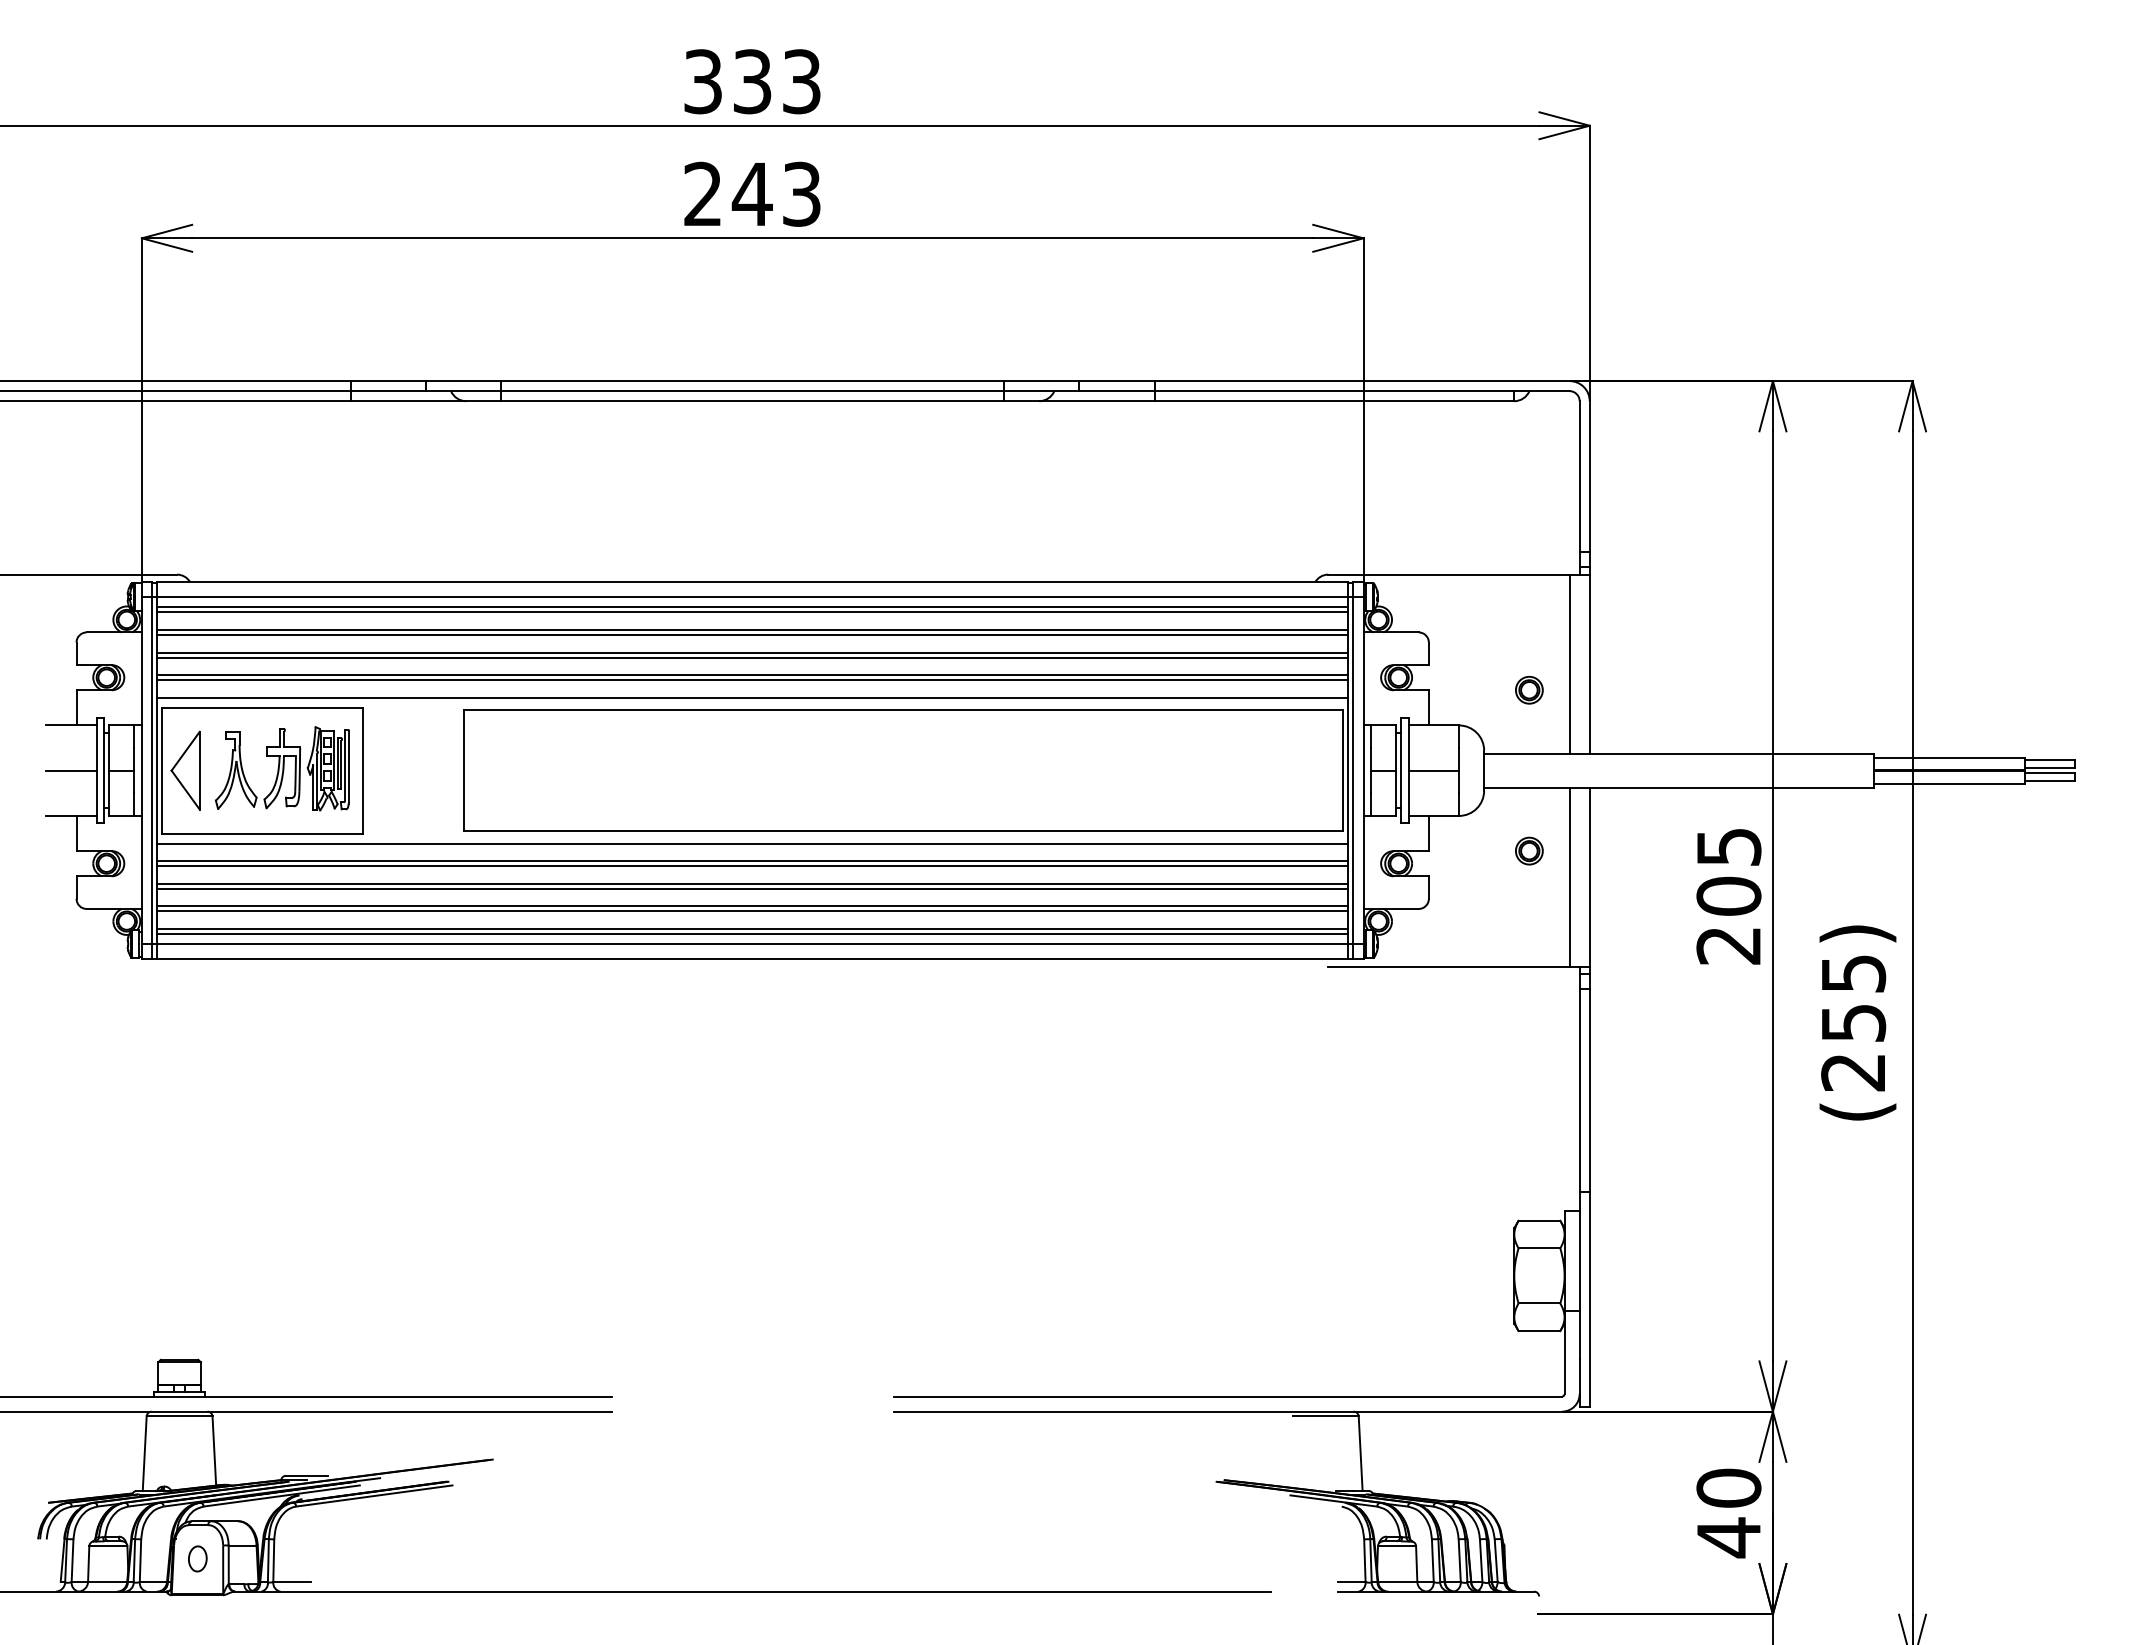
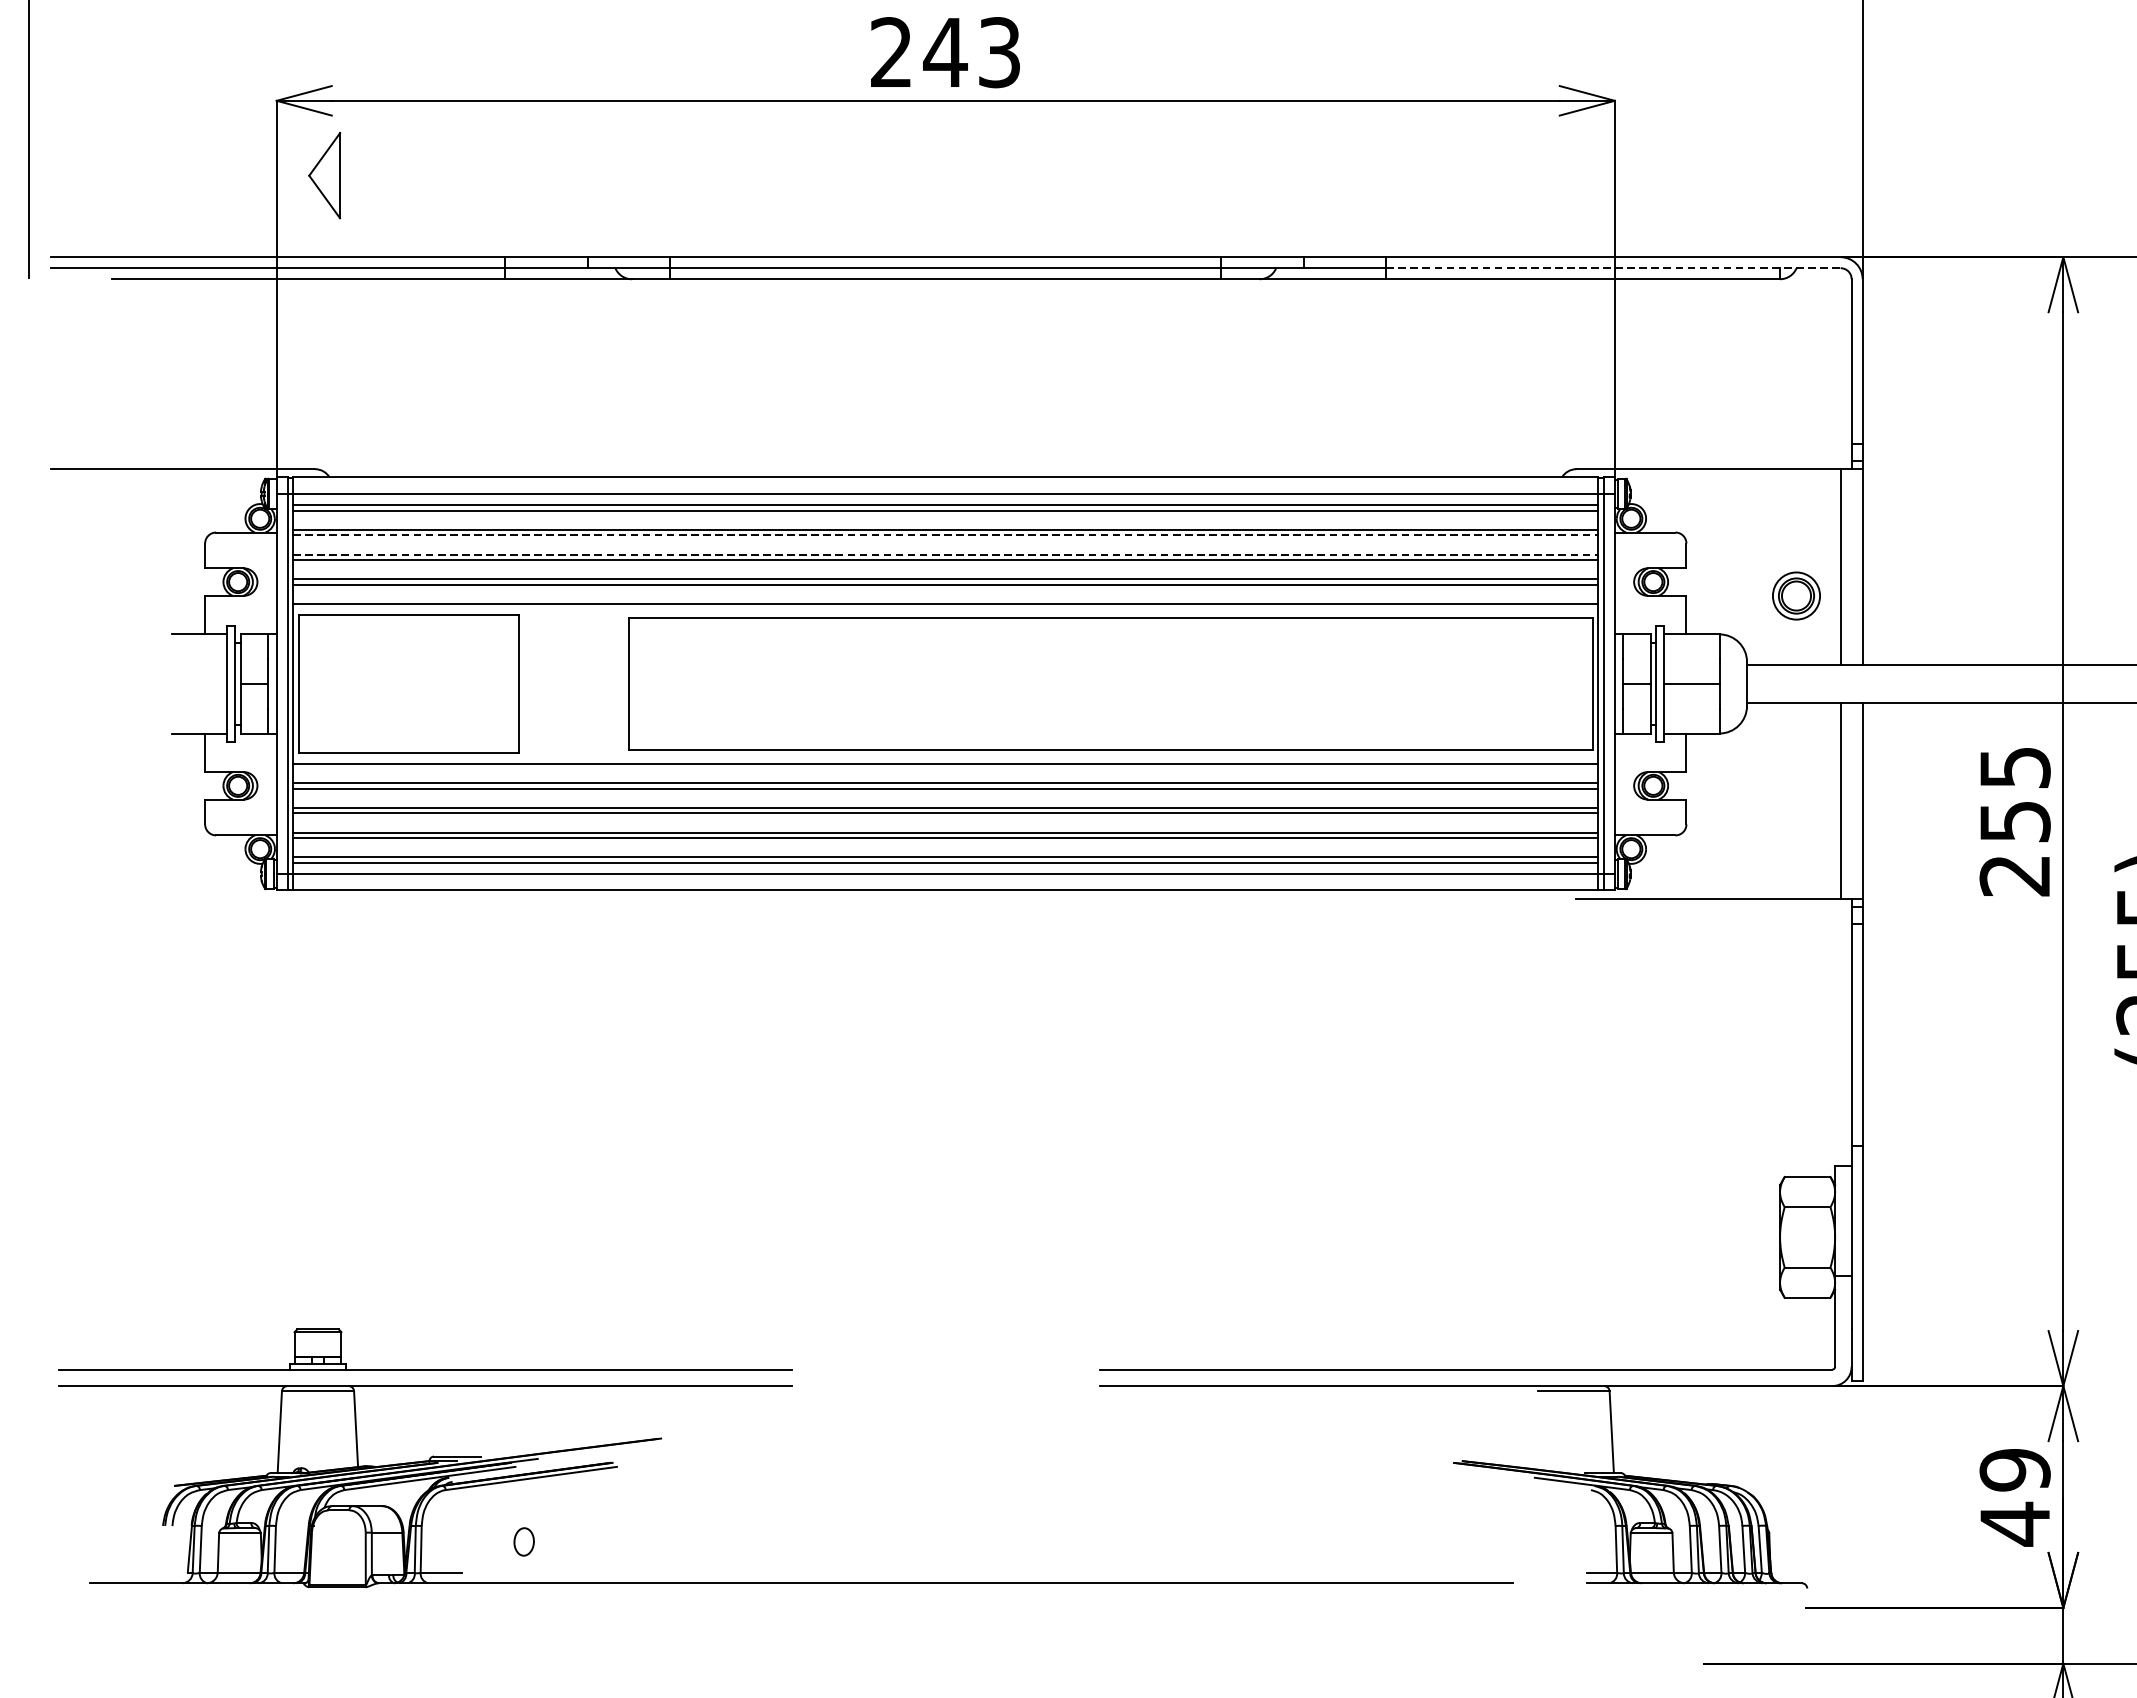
line: (1362, 391) -> (1613, 268), solid -> dashed
line: (752, 634) -> (945, 534), solid -> dashed
line: (752, 652) -> (945, 554), solid -> dashed
part: (1529, 689) -> (1796, 595), size x1.6
part: (282, 768) -> (430, 681), removed
line: (71, 770) -> (199, 683), removed
part: (185, 770) -> (324, 175), moved
part: (1529, 850) -> (1796, 771), removed
text: (1728, 895) -> (2014, 820), 205 -> 255
text: (1728, 1487) -> (2014, 1469), 40 -> 49
part: (197, 1558) -> (523, 1541), moved

